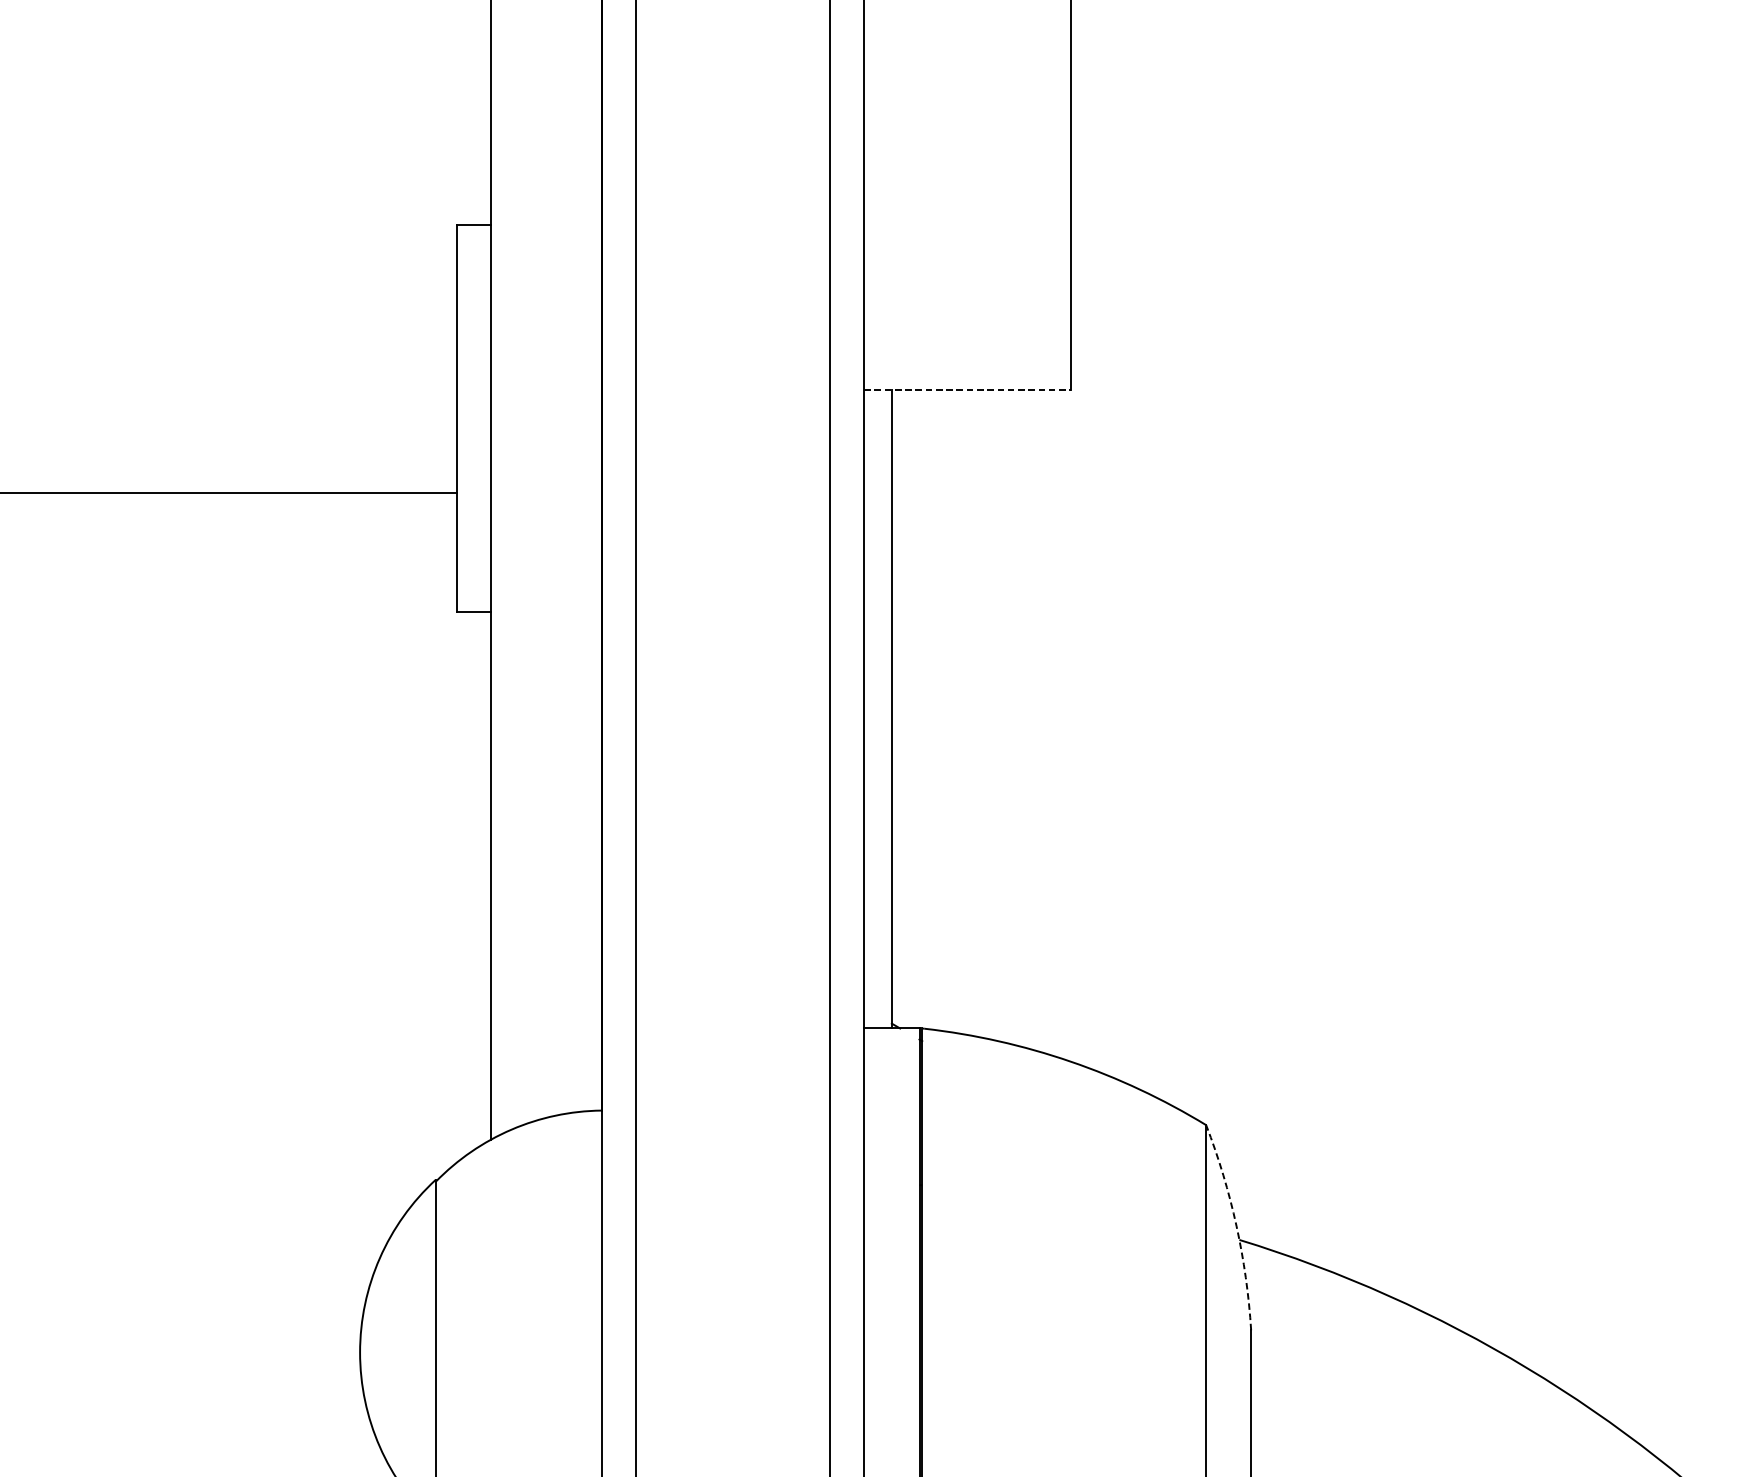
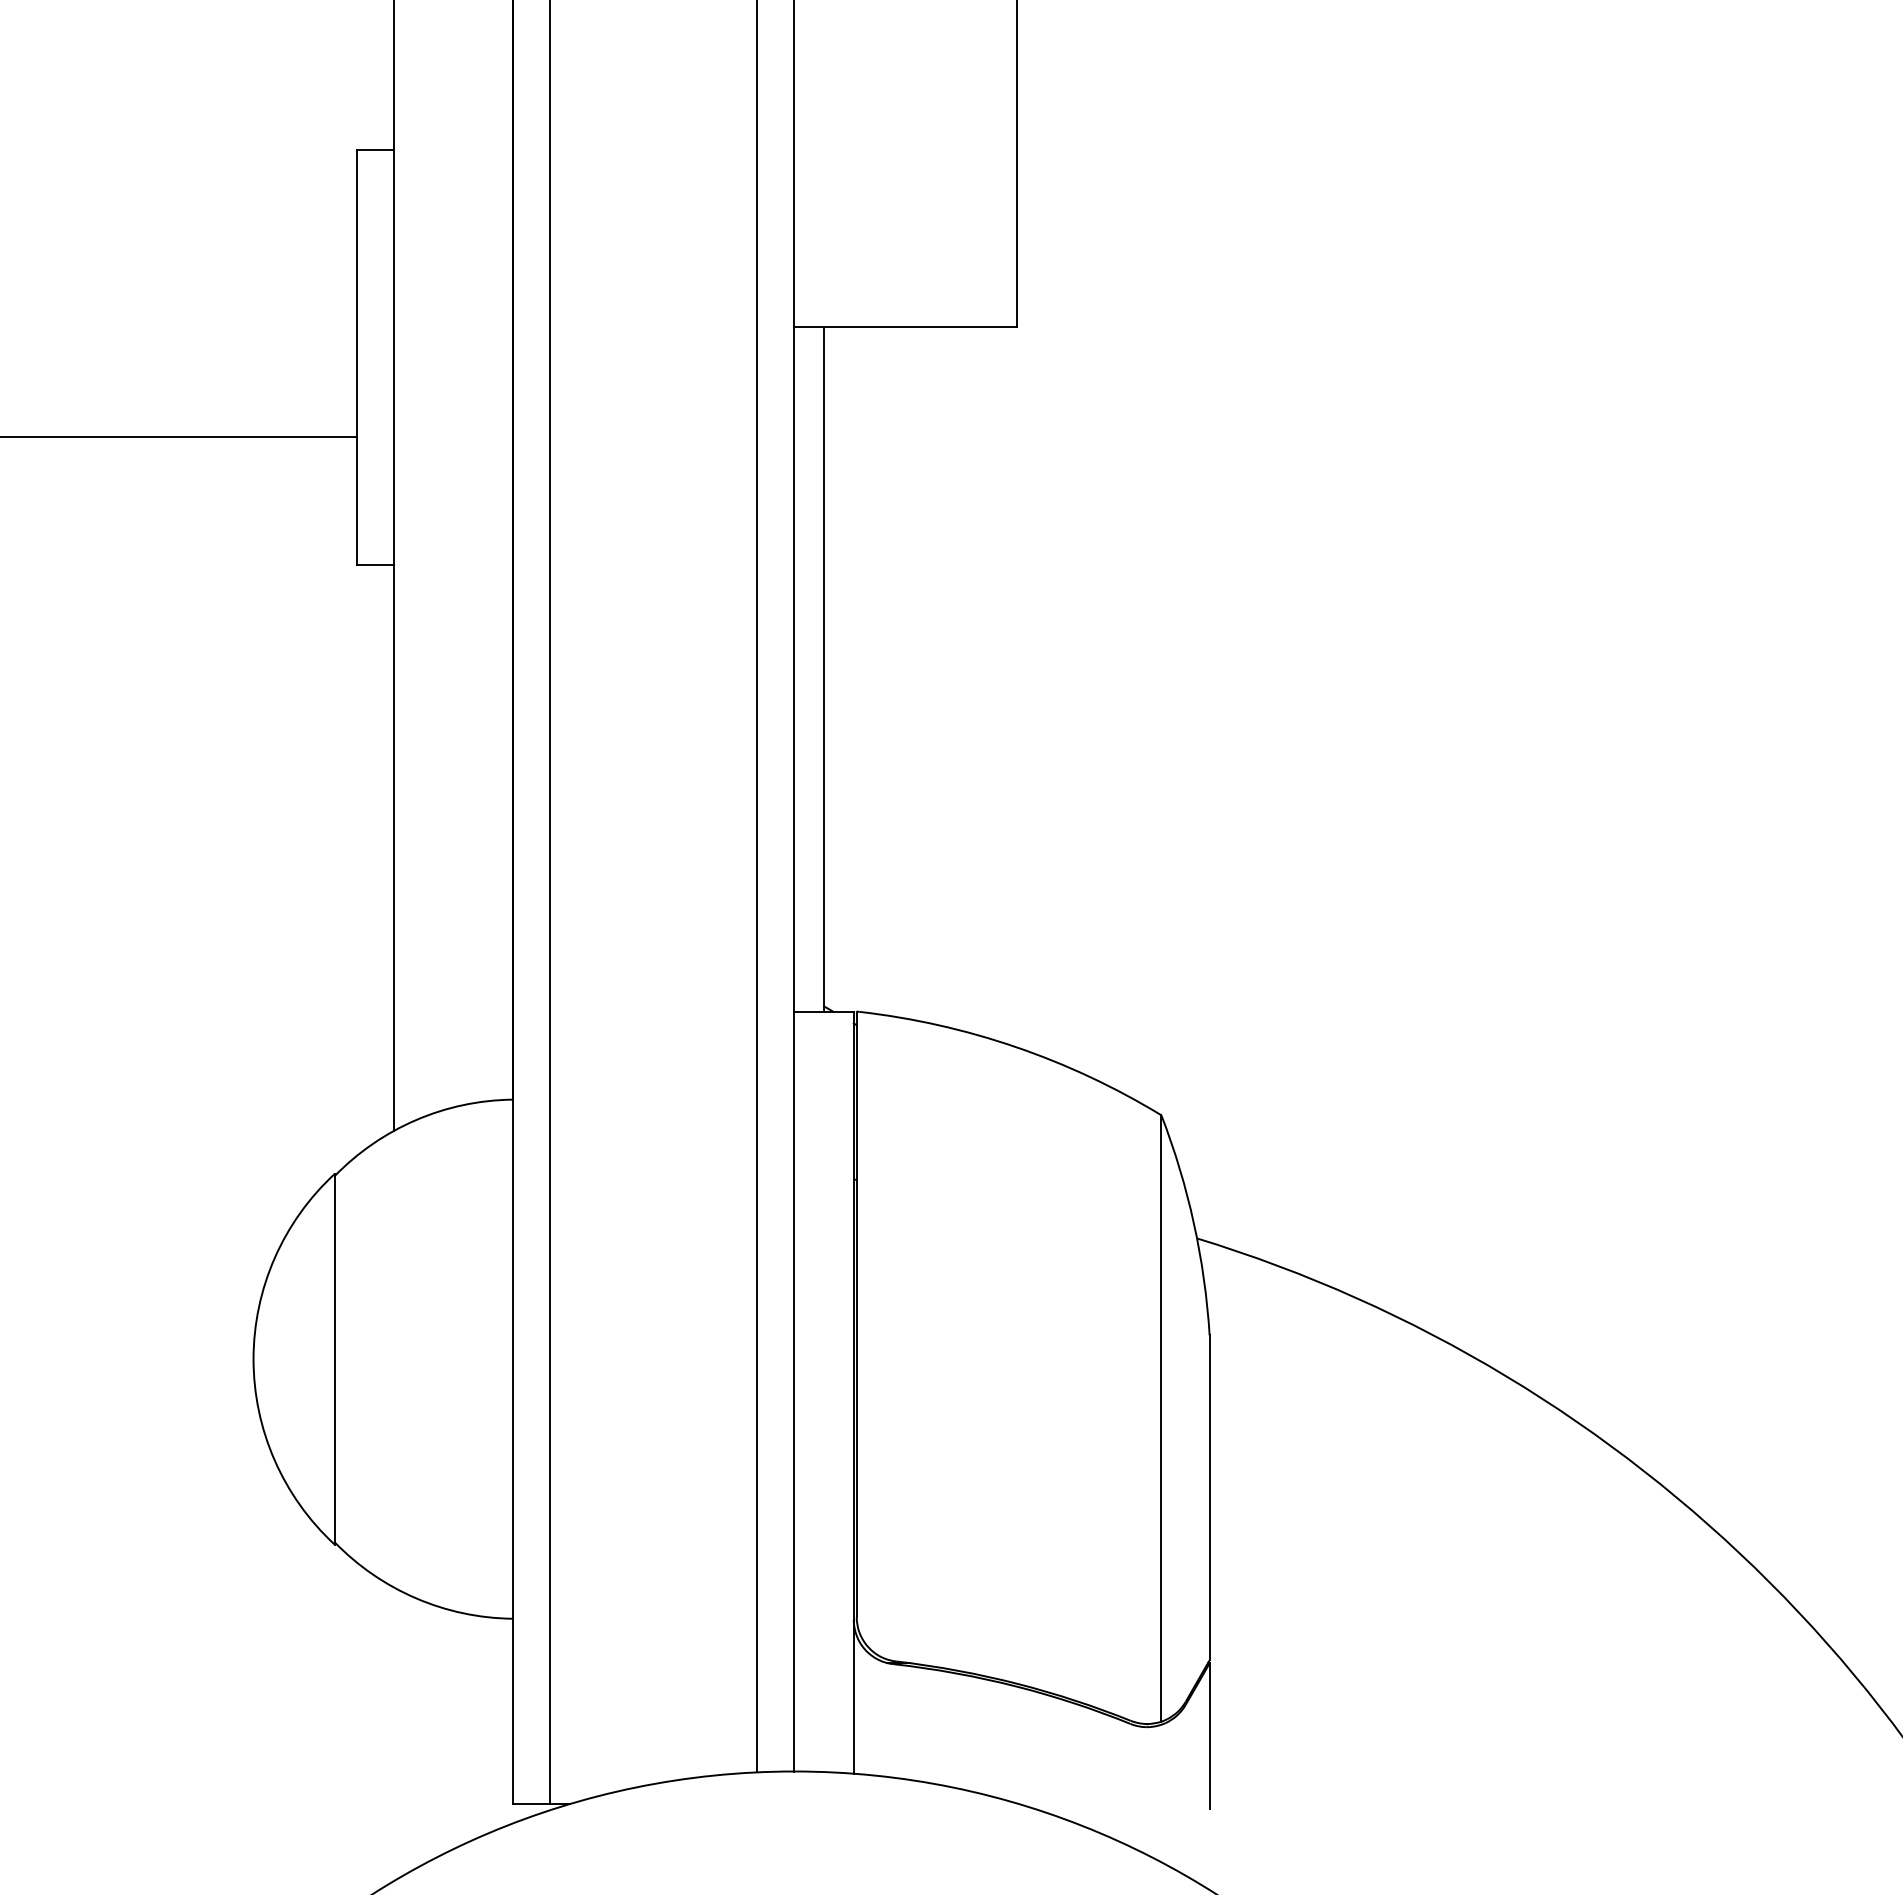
line: (968, 389) -> (906, 326), dashed -> solid
arc: (1236, 1226) -> (1193, 1223), dashed -> solid

